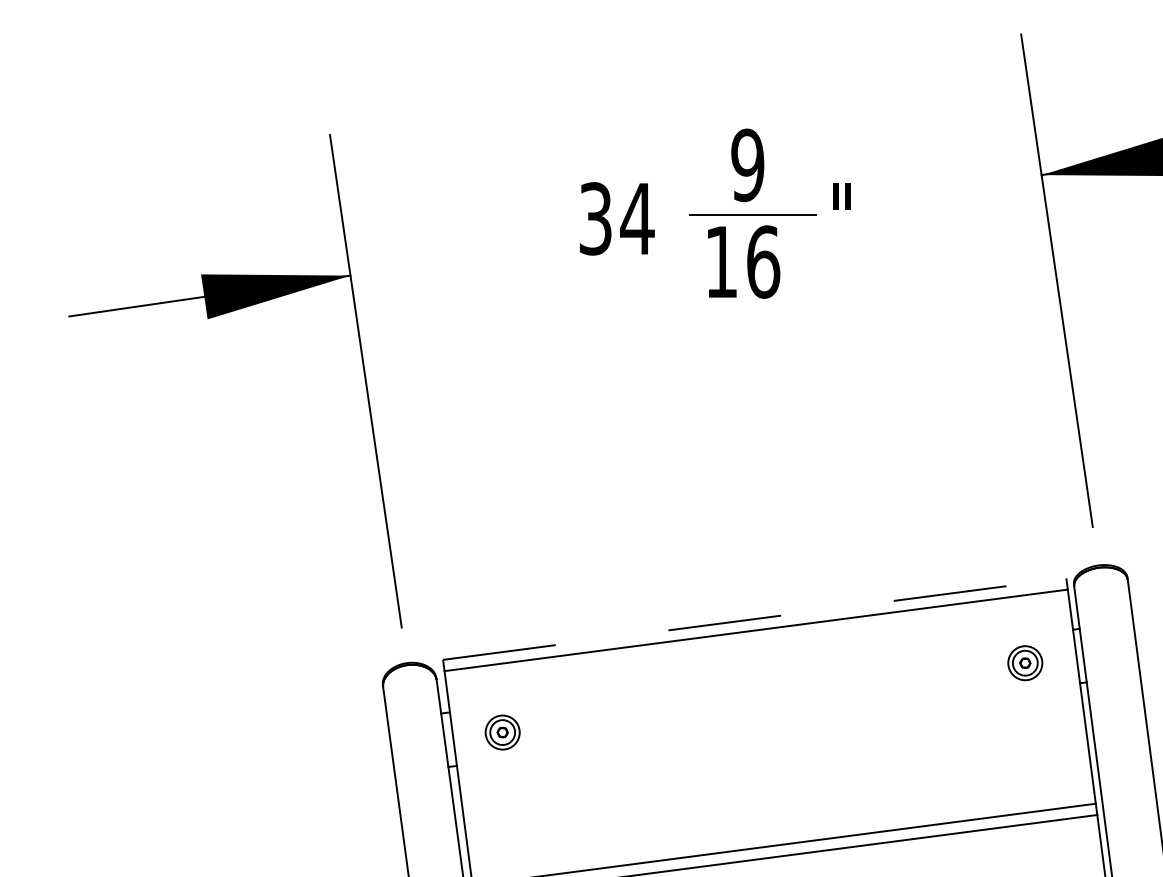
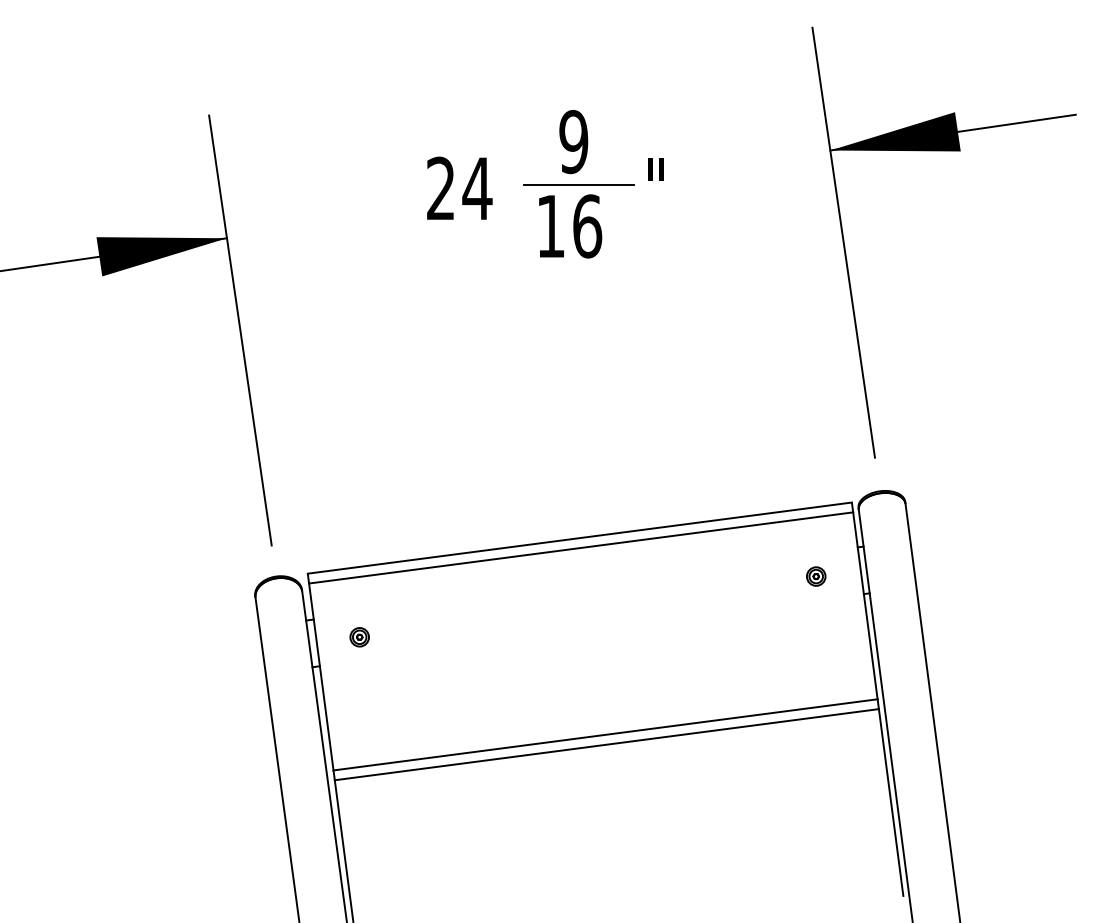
text: (595, 218) -> (440, 188), 34 -> 24
line: (755, 619) -> (580, 538), dashed -> solid
part: (1025, 663) -> (816, 576), size x0.62
part: (502, 732) -> (359, 637), size x0.62

